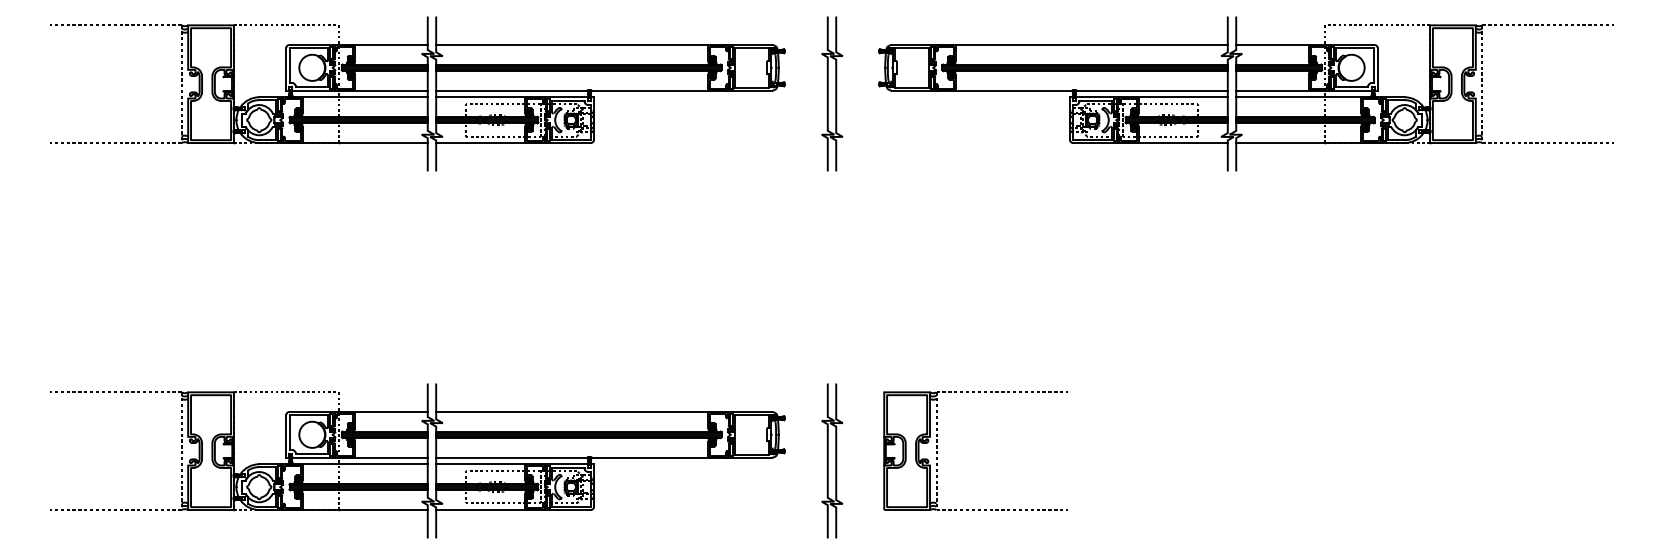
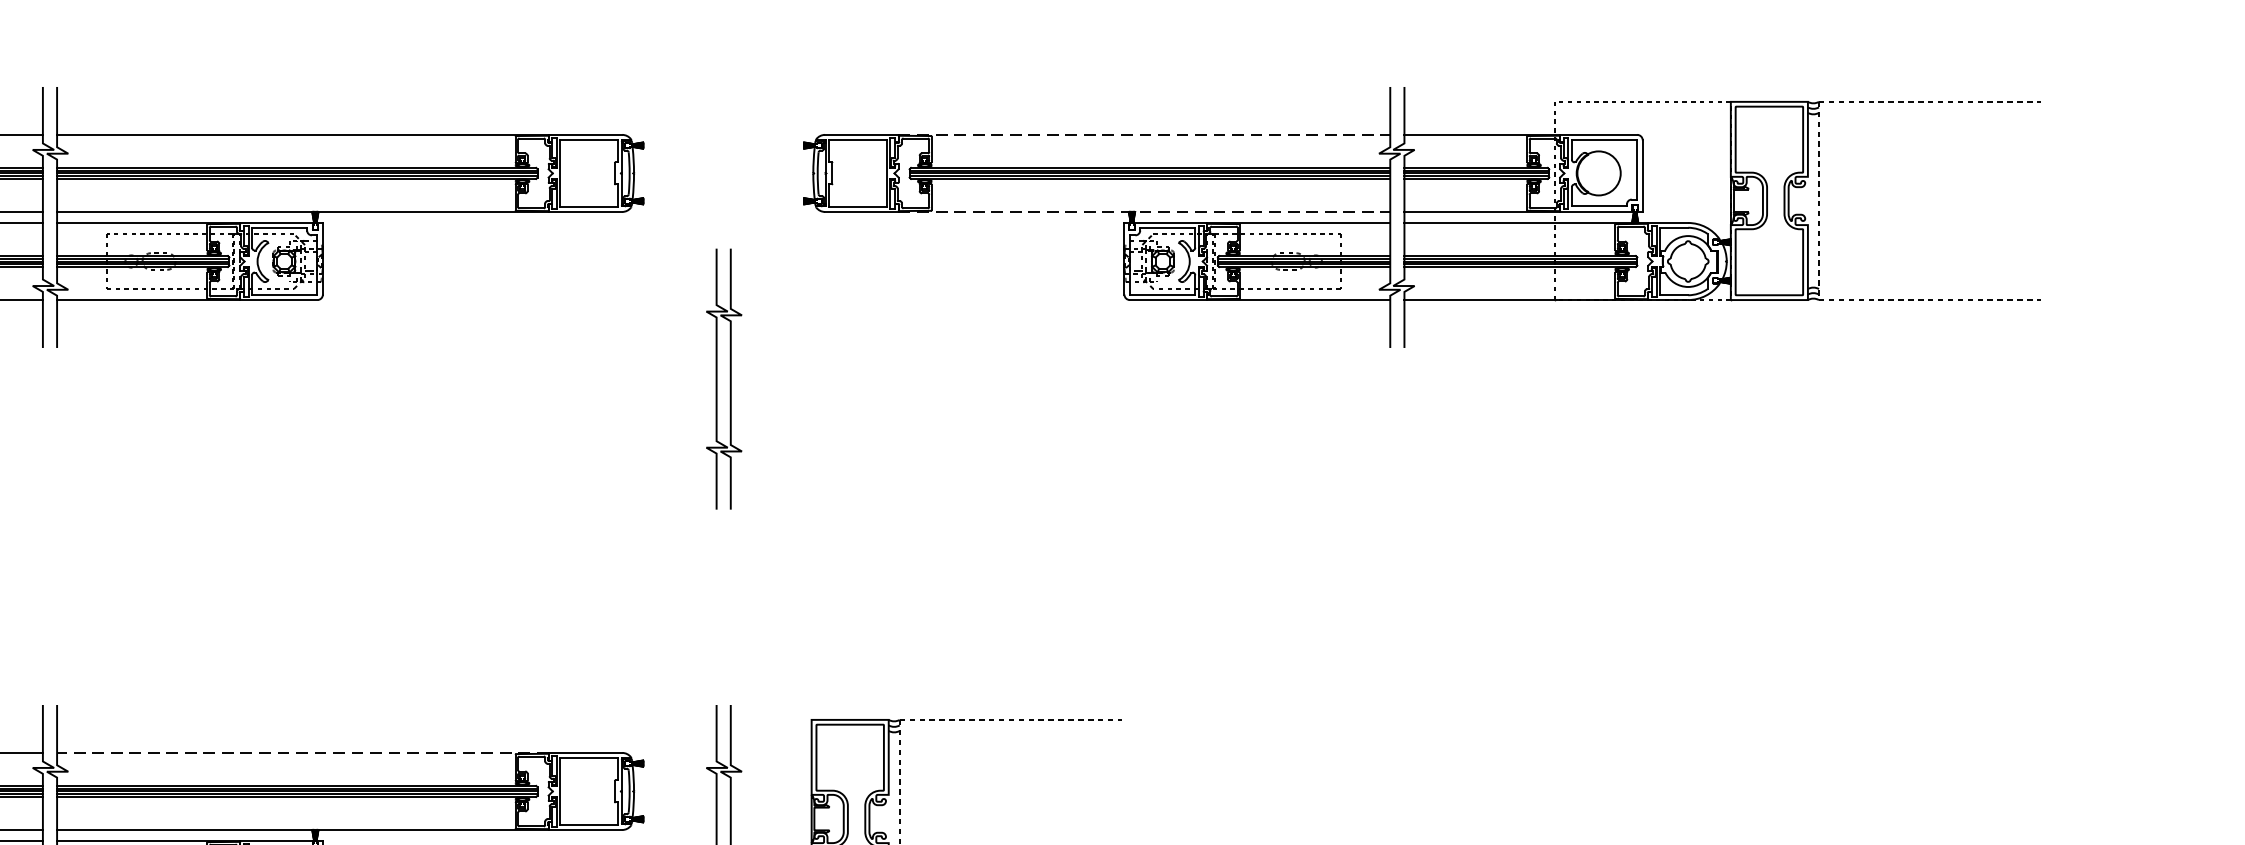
line: (1081, 44) -> (1143, 134), solid -> dashed
line: (1081, 90) -> (1143, 211), solid -> dashed
part: (832, 93) -> (724, 378), moved
line: (582, 411) -> (303, 752), solid -> dashed

